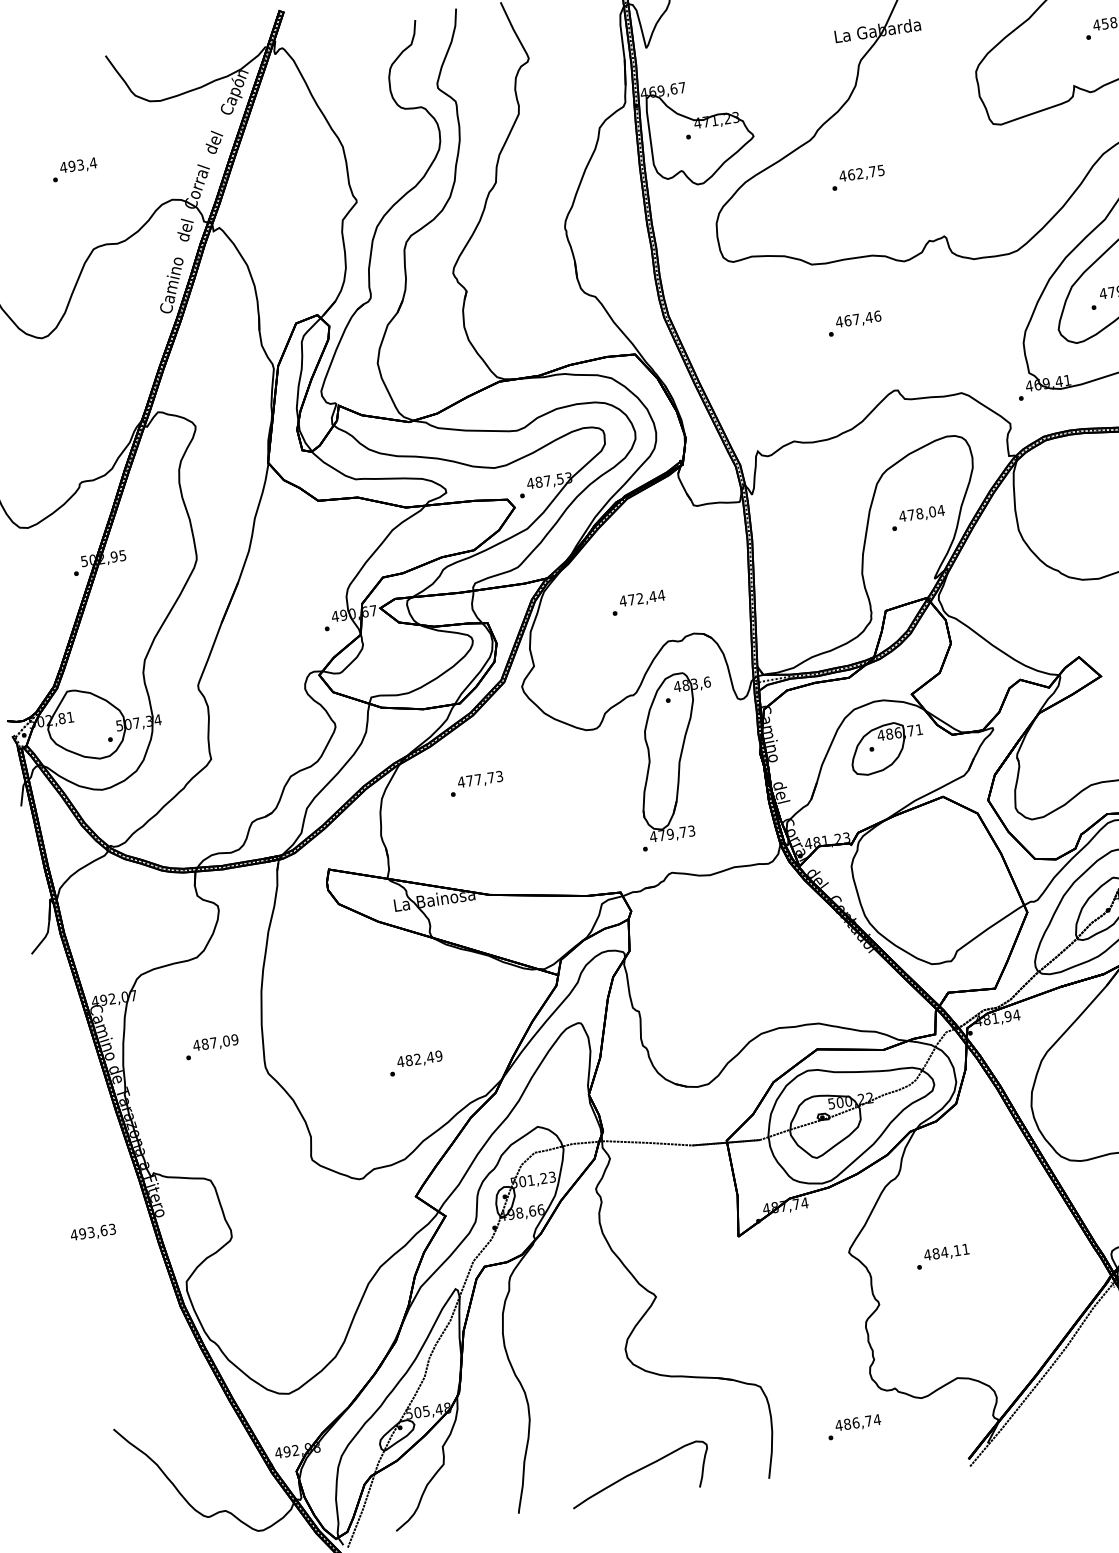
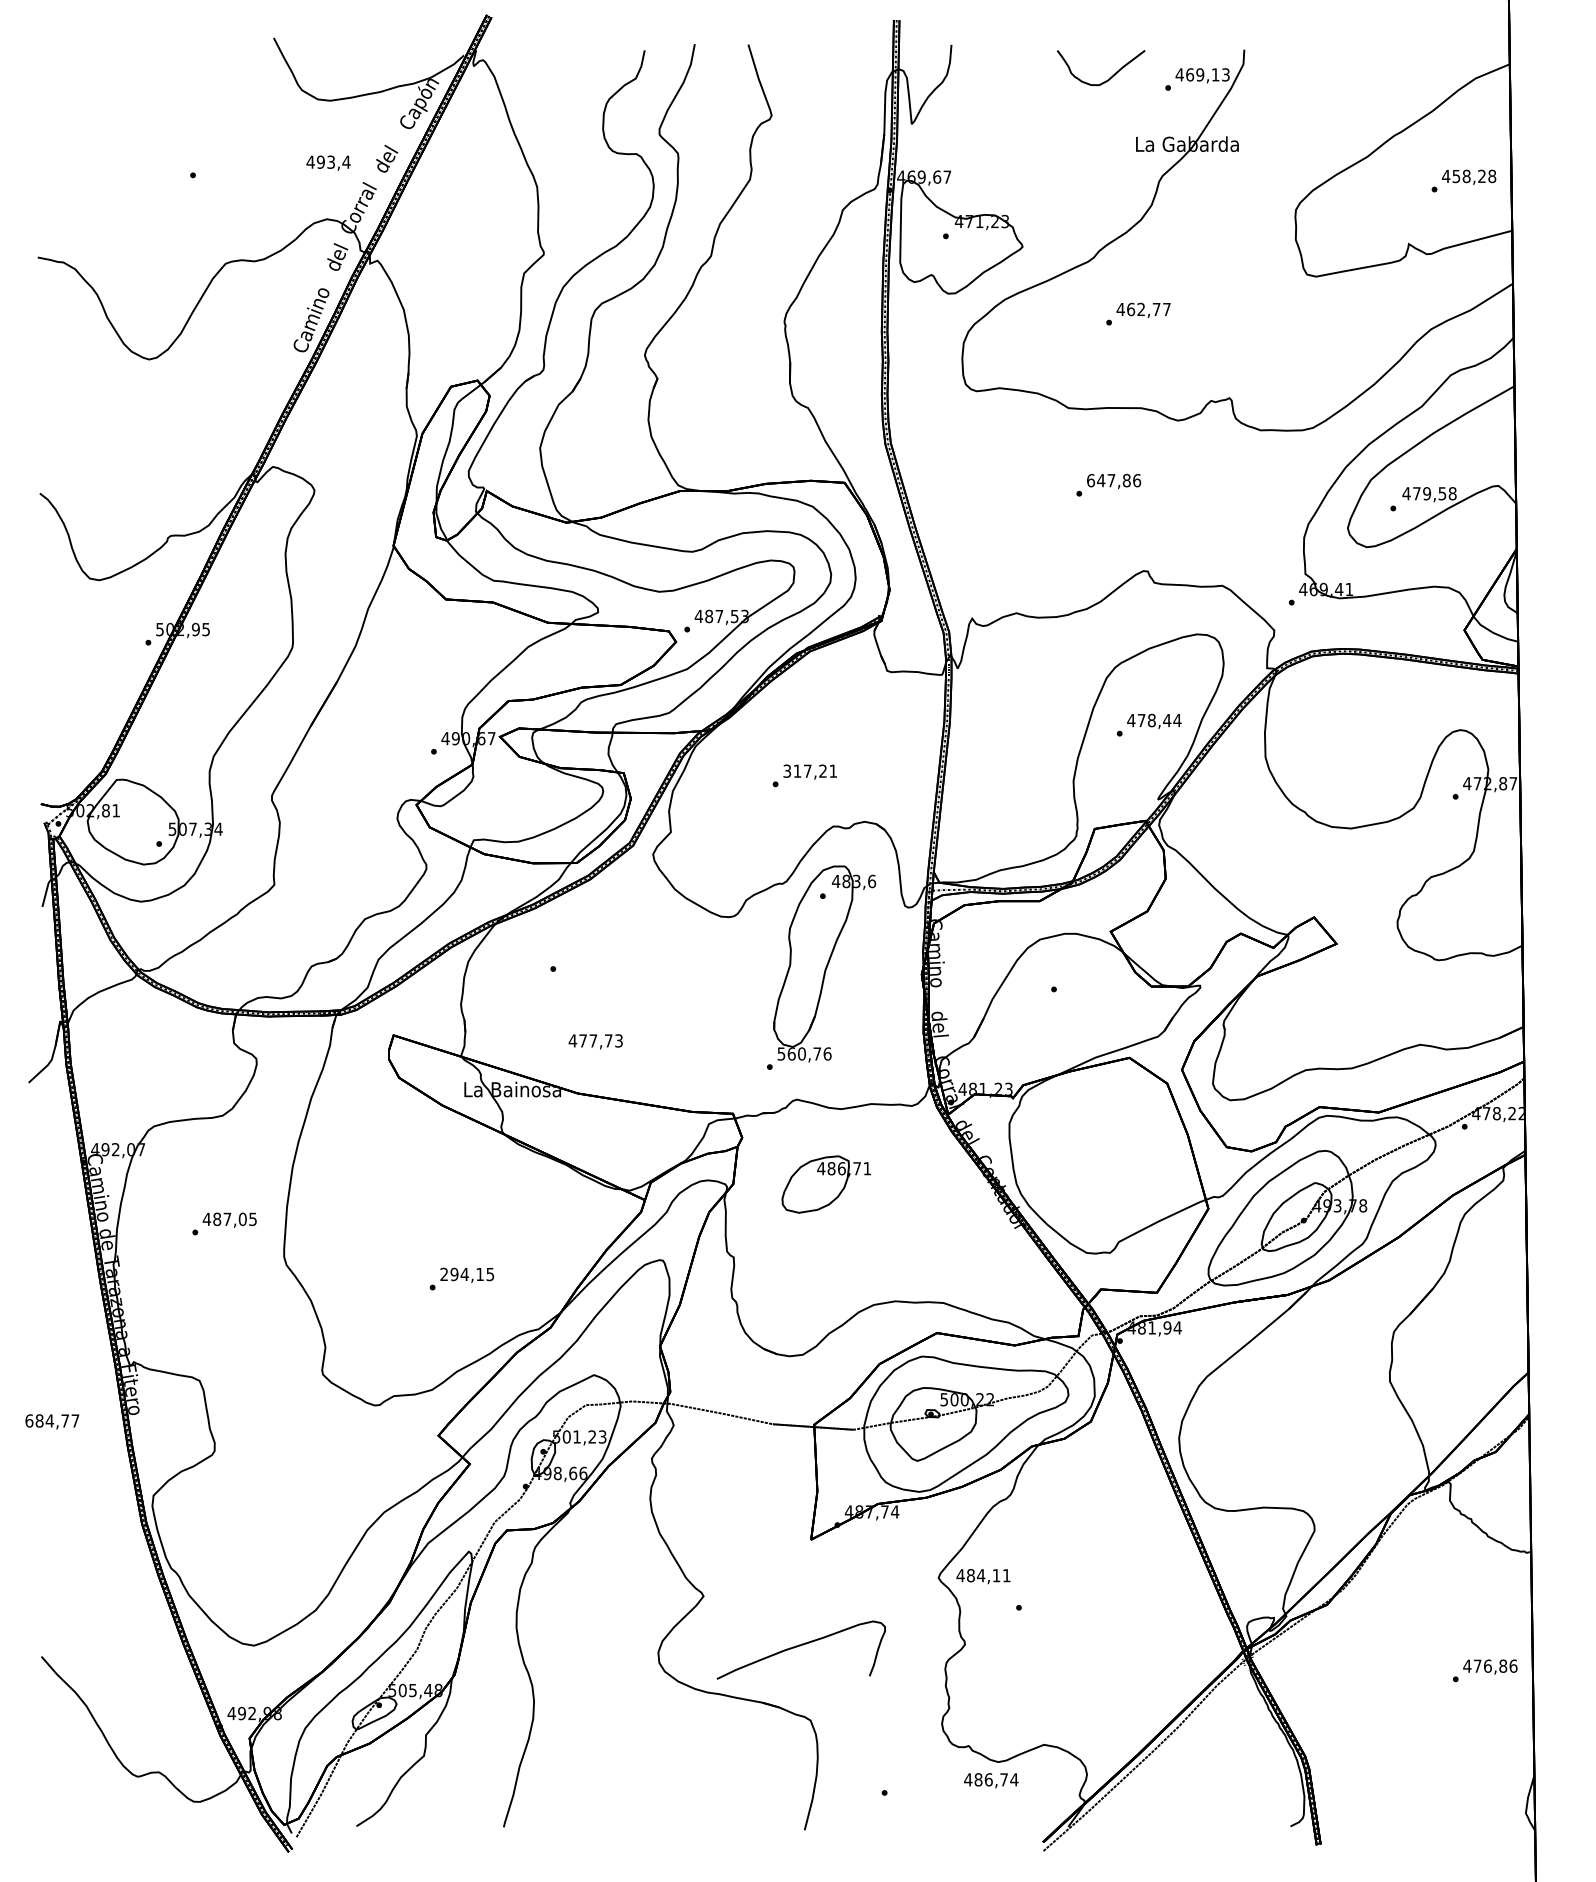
text: (78, 165) -> (328, 162), moved
text: (880, 170) -> (1166, 309), 462,75 -> 462,77
text: (853, 319) -> (1108, 480), 467,46 -> 647,86
text: (932, 511) -> (1167, 720), 478,04 -> 478,44
text: (642, 597) -> (810, 770), 472,44 -> 317,21
part: (886, 748) -> (825, 1184), moved
text: (480, 779) -> (595, 1041), moved
text: (672, 833) -> (804, 1053), 479,73 -> 560,76
text: (234, 1039) -> (252, 1218), 487,09 -> 487,05
text: (420, 1058) -> (467, 1274), 482,49 -> 294,15
text: (93, 1231) -> (52, 1420), 493,63 -> 684,77
text: (946, 1252) -> (983, 1576), moved
text: (858, 1423) -> (991, 1780), moved
curve: (638, 1471) -> (800, 1646), moved

